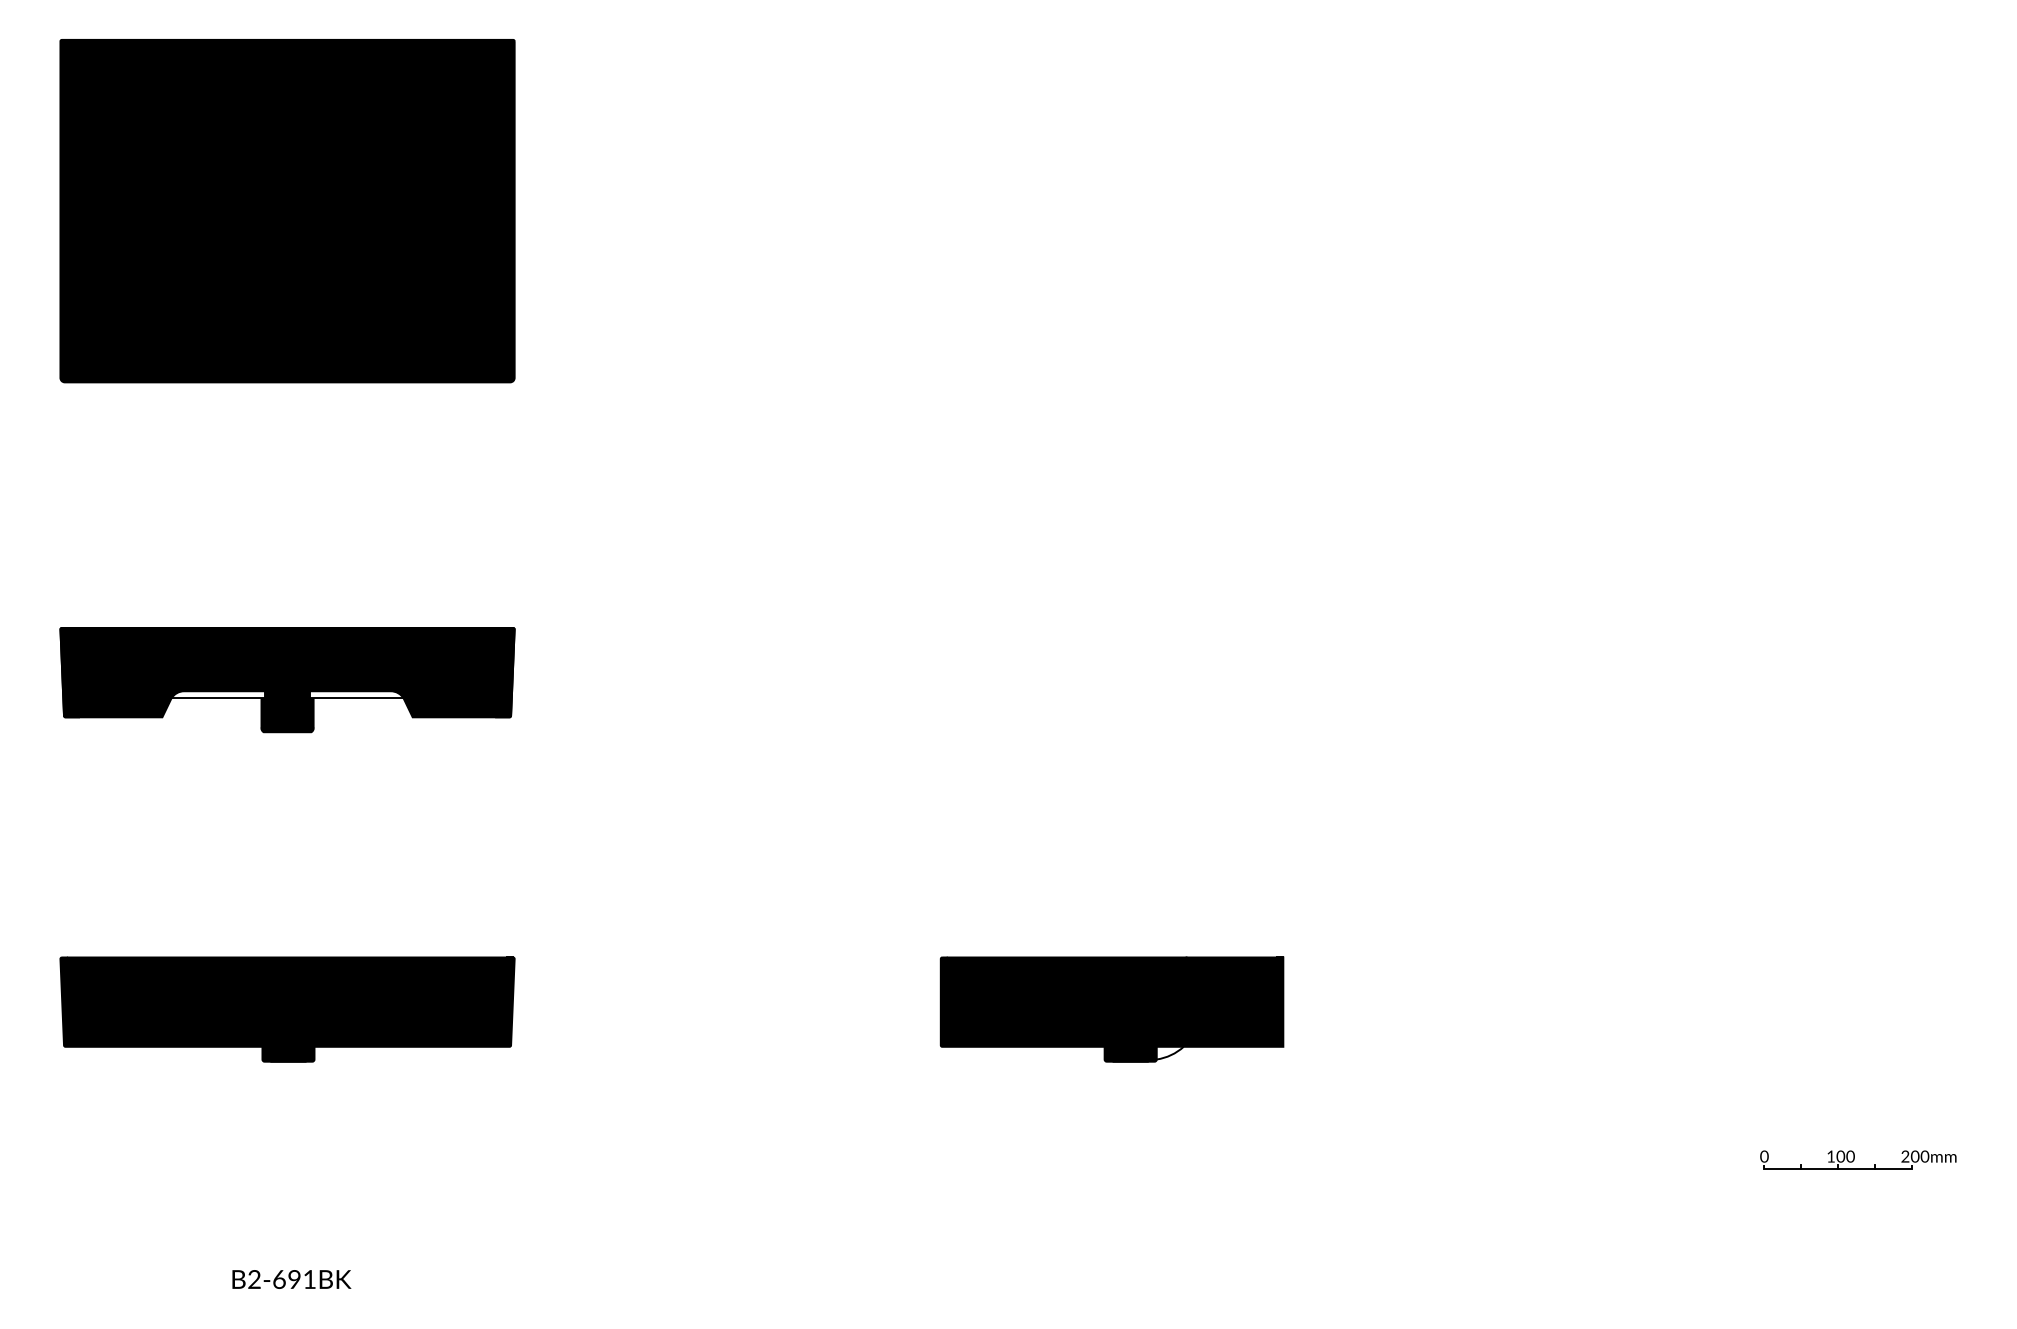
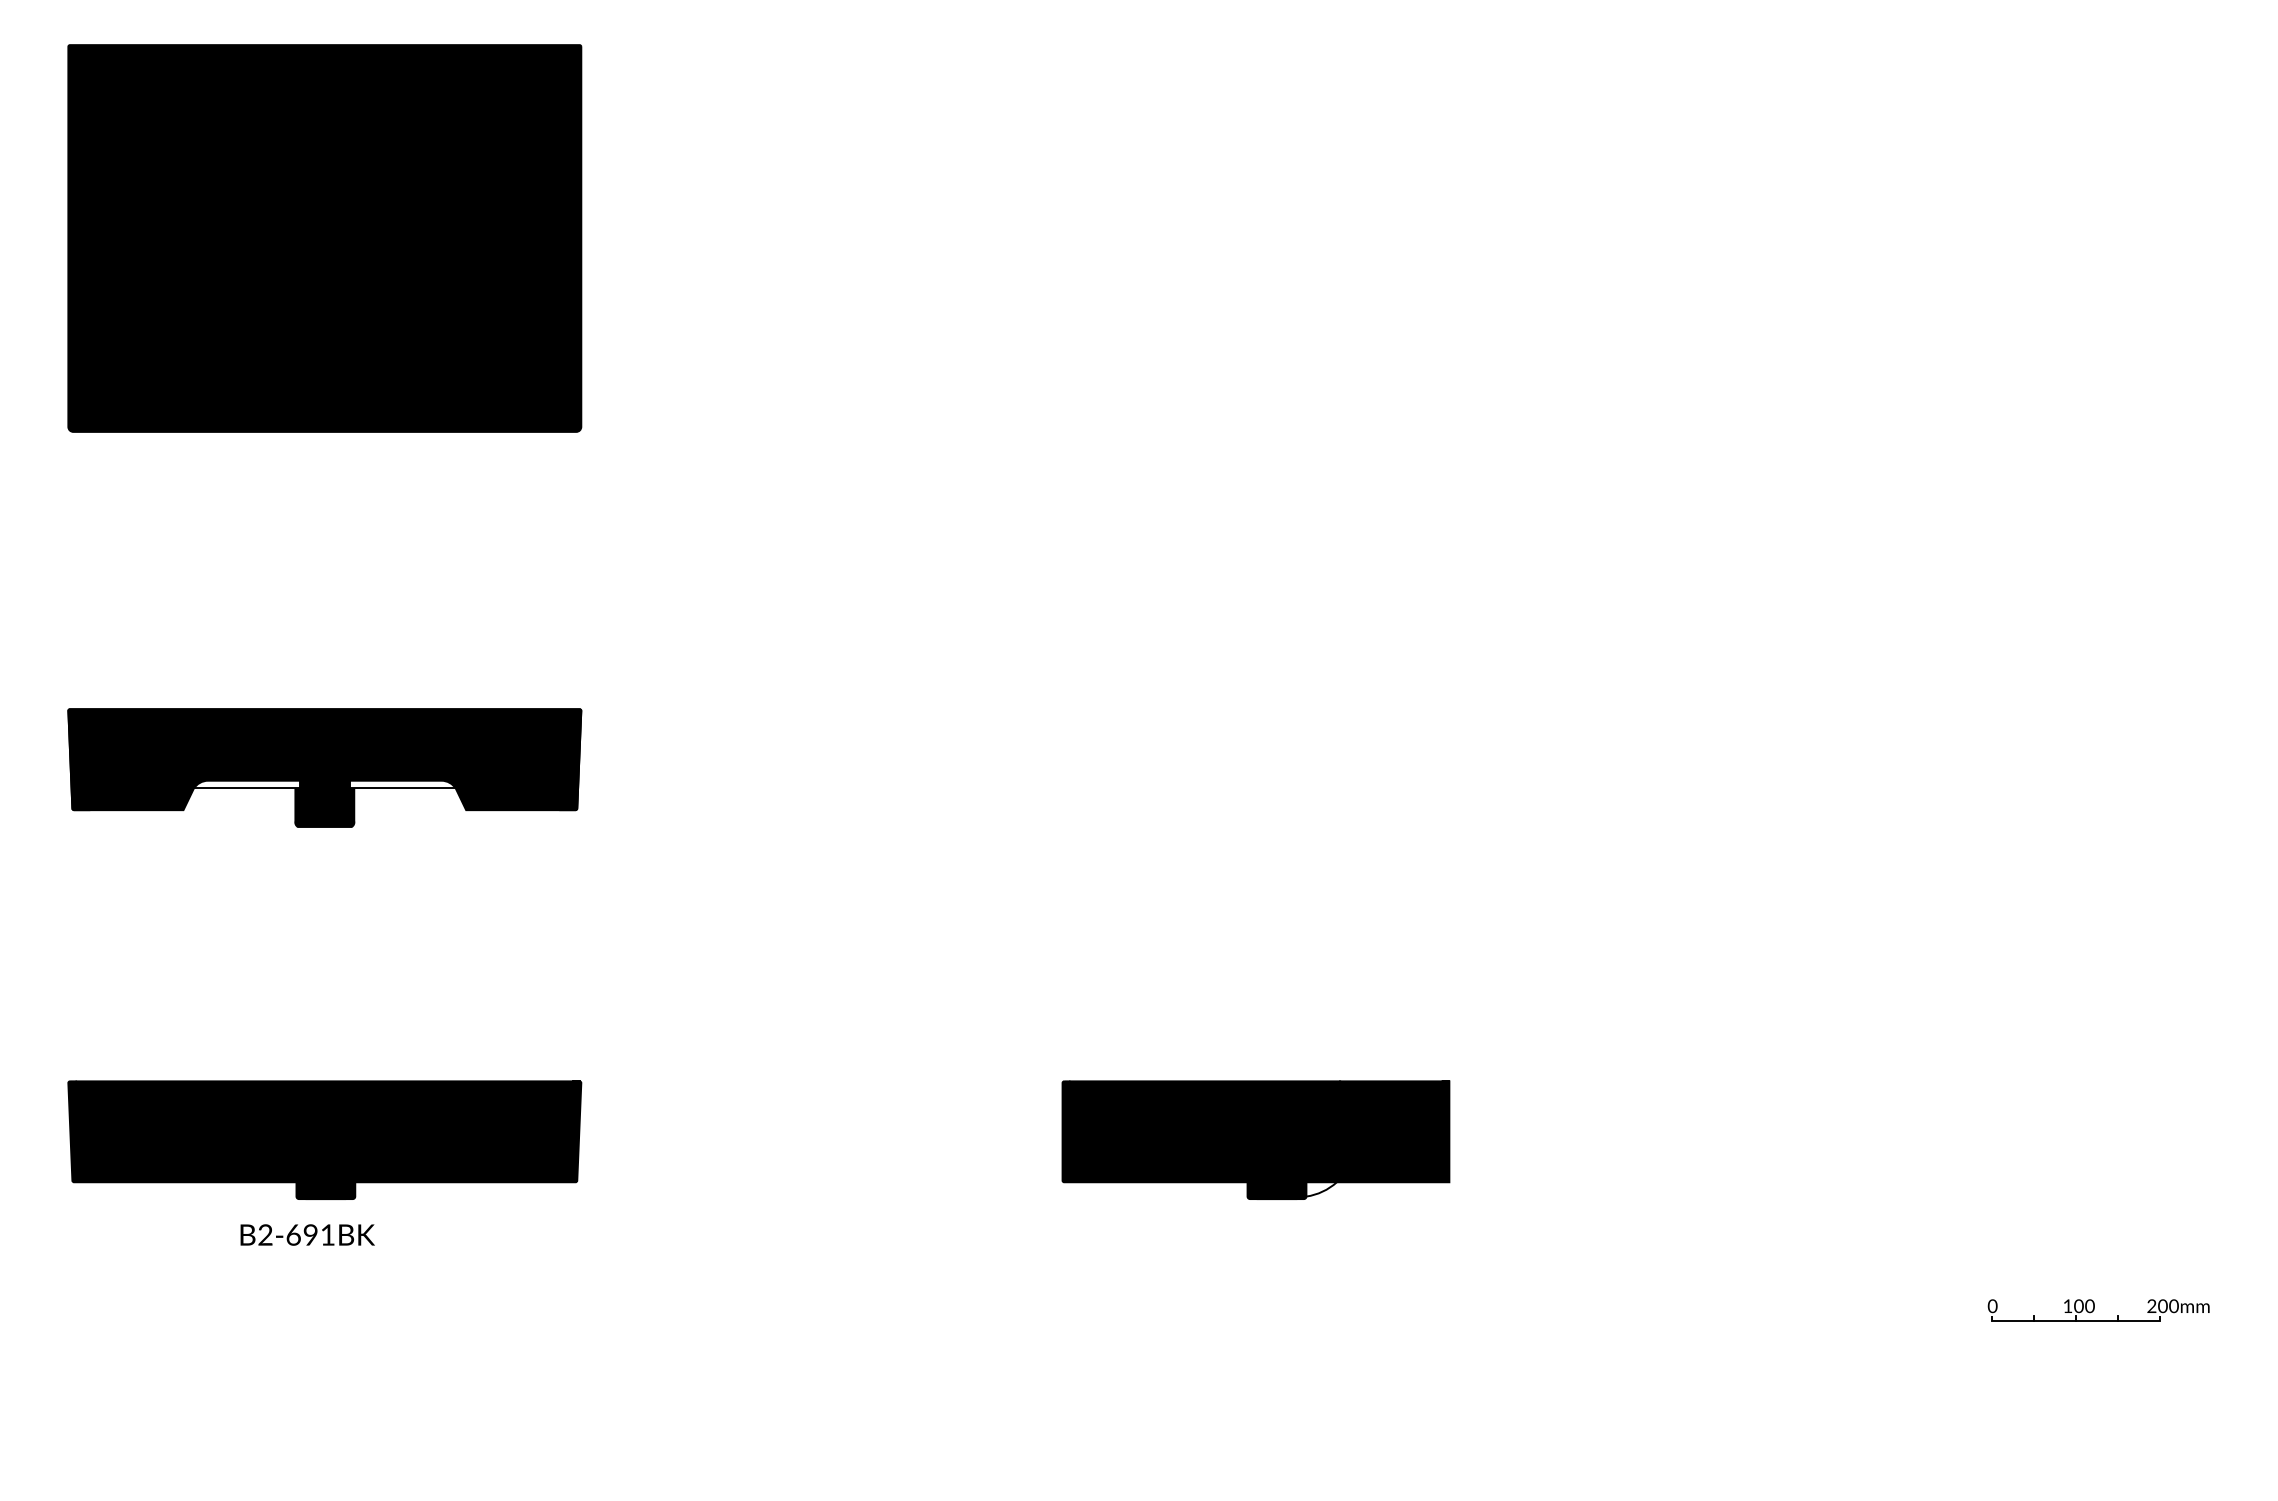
text: (291, 1279) -> (307, 1234), moved

